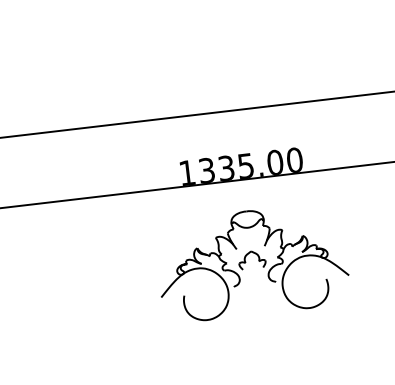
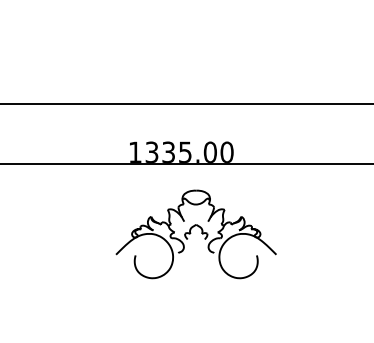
part: (251, 262) -> (195, 234), moved

